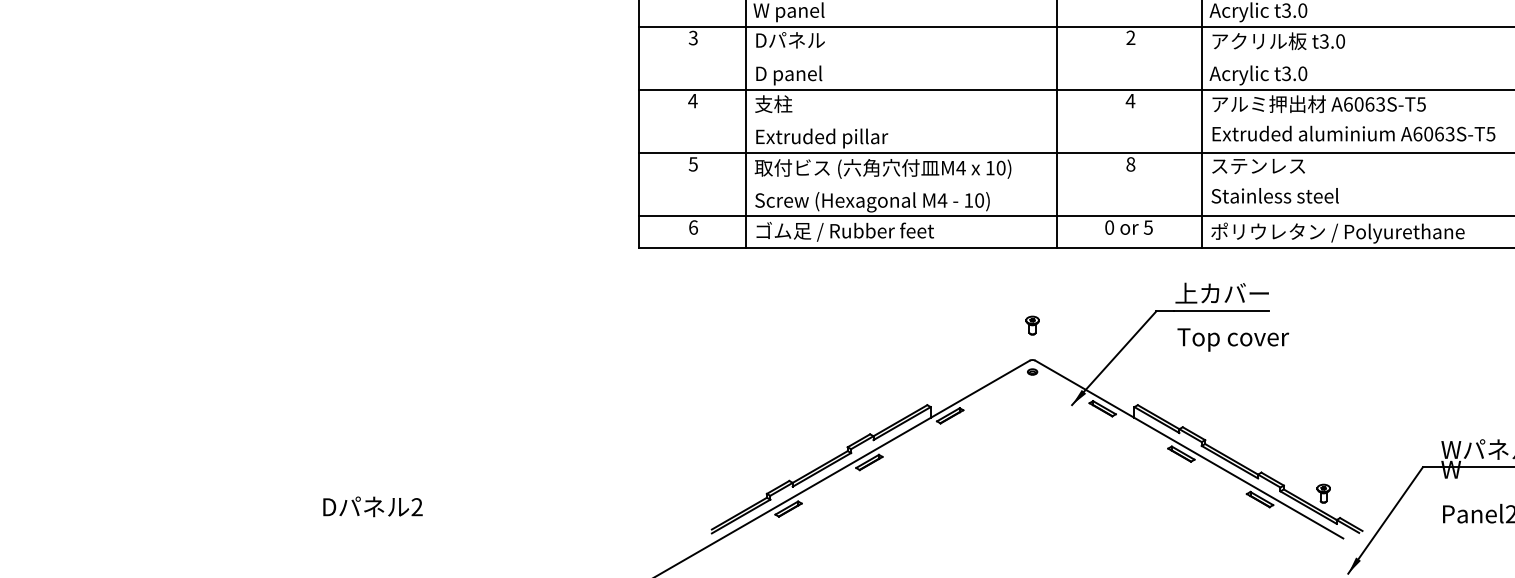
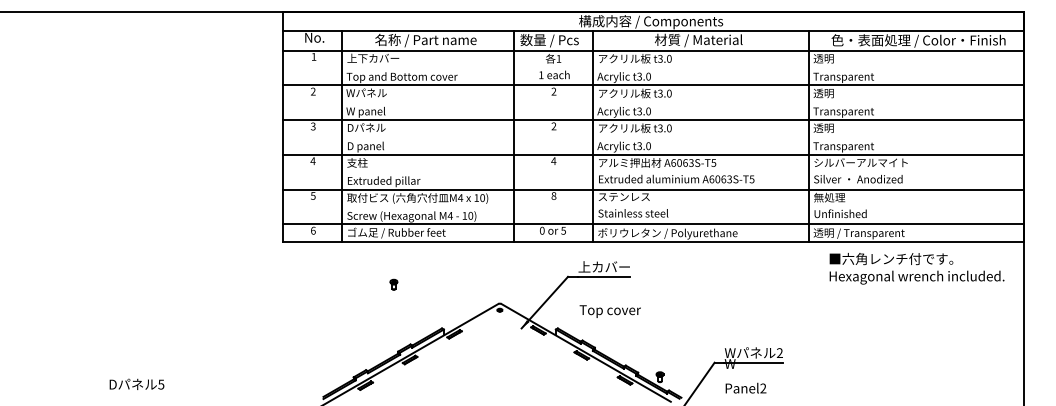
part: (1031, 325) -> (393, 284), moved
text: (1231, 339) -> (609, 311), moved
text: (417, 506) -> (161, 384), 2 -> 5

